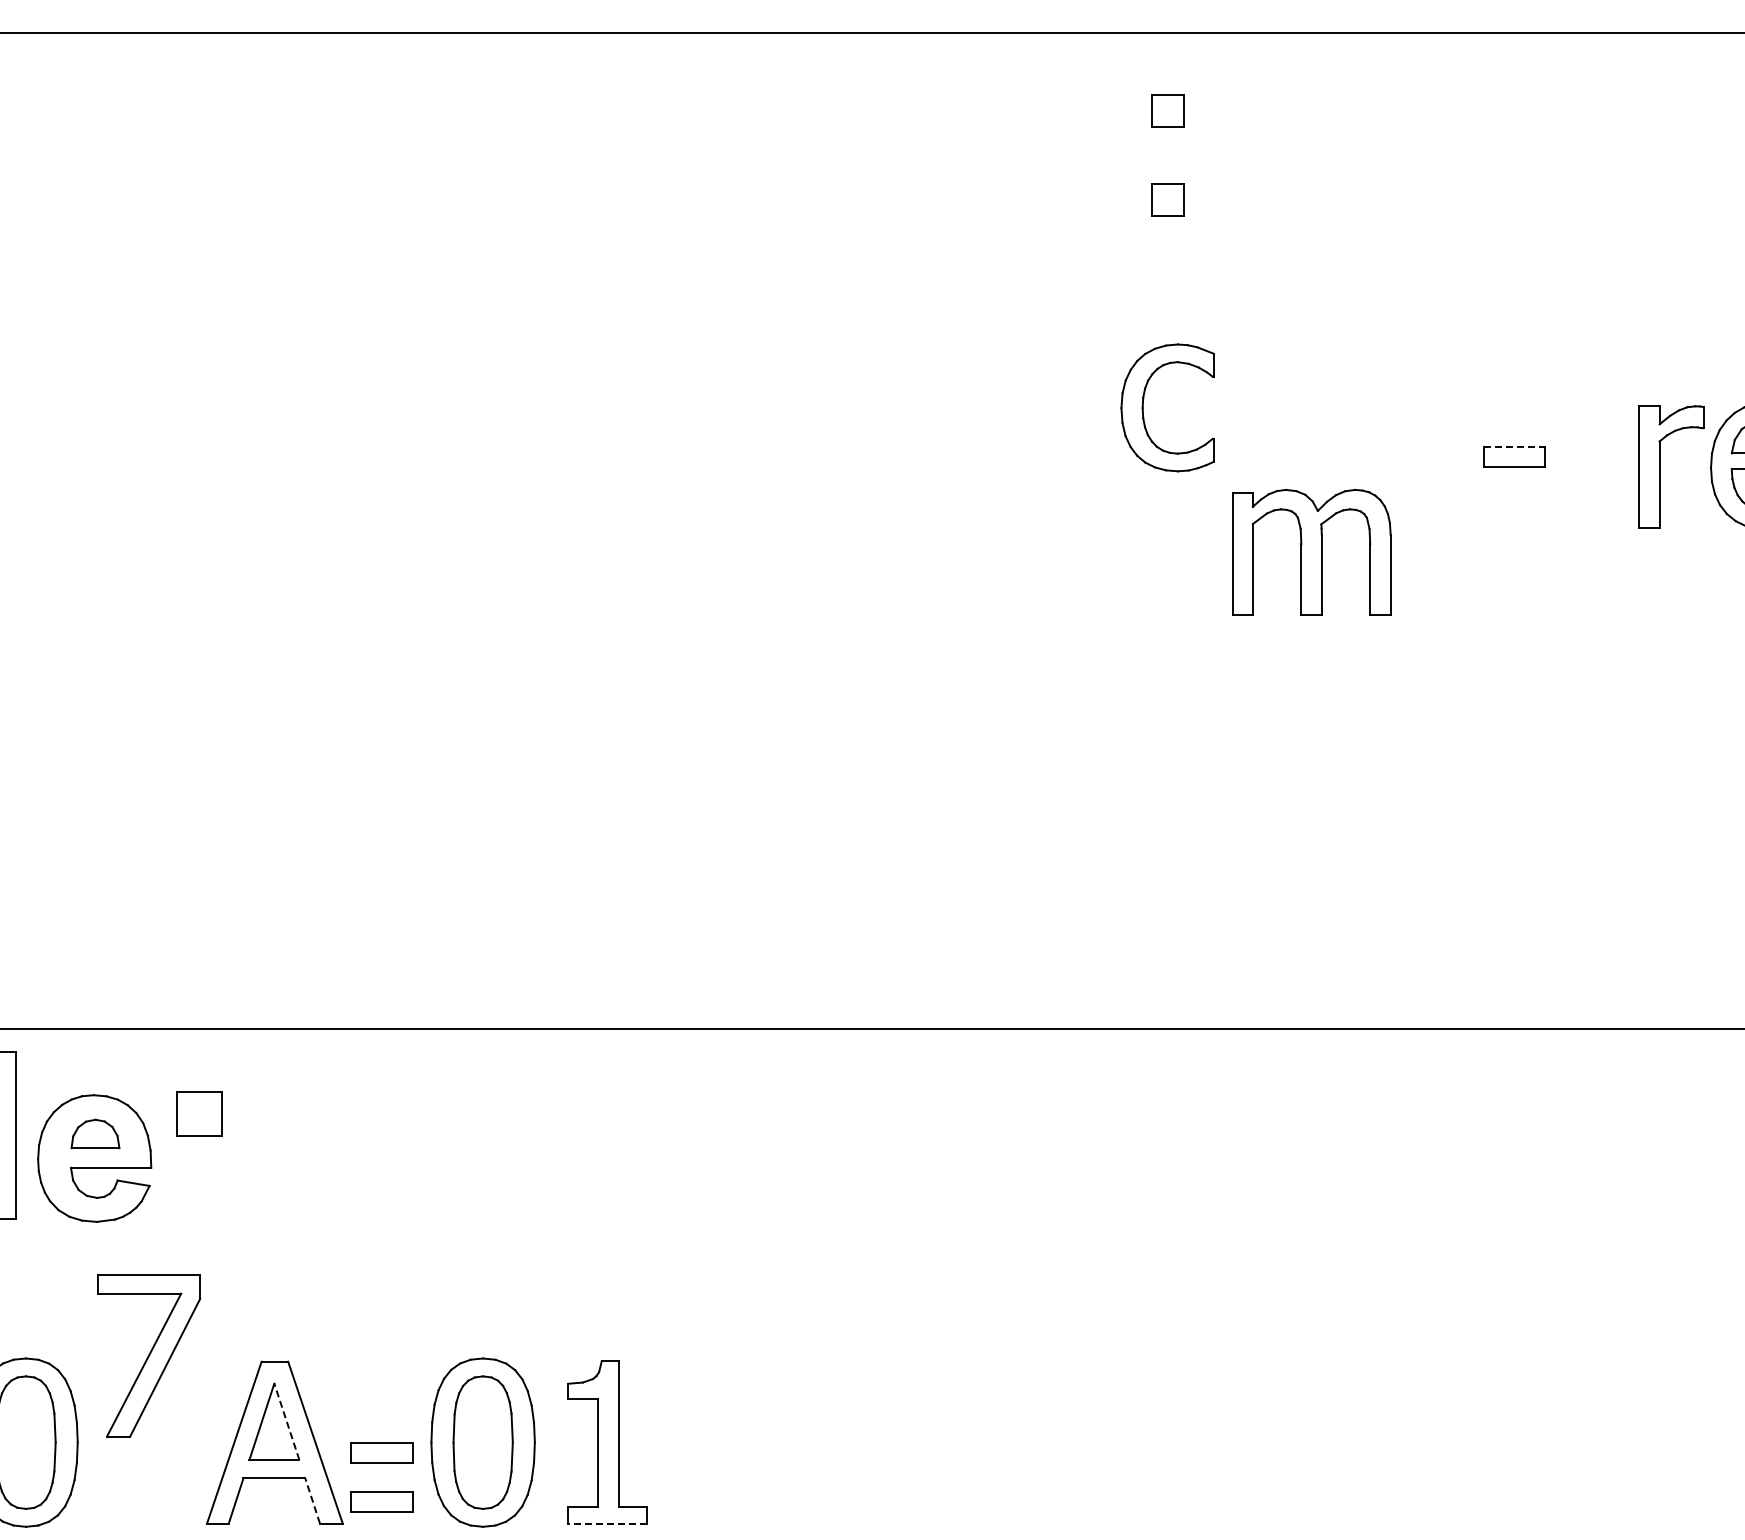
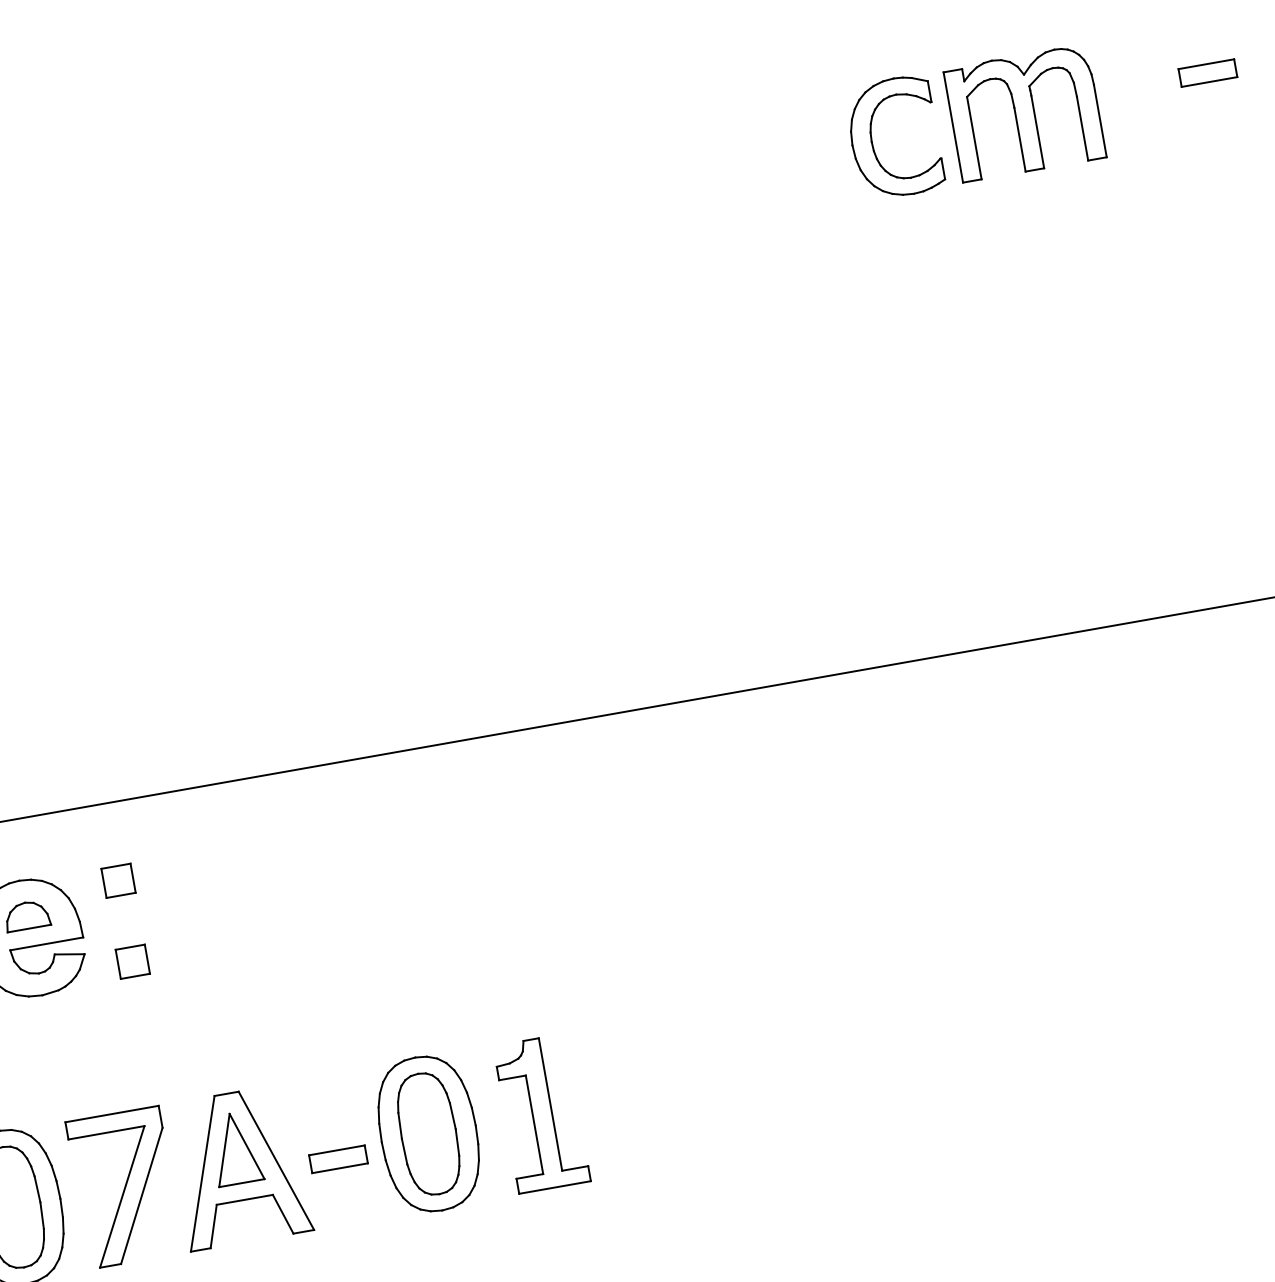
part: (1143, 407) -> (872, 141), moved
line: (1514, 447) -> (1206, 64), dashed -> solid
part: (1311, 552) -> (1024, 113), moved
part: (199, 1113) -> (118, 880), size x0.71
part: (199, 1202) -> (132, 961), added
part: (149, 1355) -> (125, 1187), moved
line: (286, 1421) -> (246, 1146), dashed -> solid
line: (312, 1500) -> (283, 1213), dashed -> solid
part: (381, 1501) -> (345, 1203), removed
line: (607, 1523) -> (554, 1187), dashed -> solid

